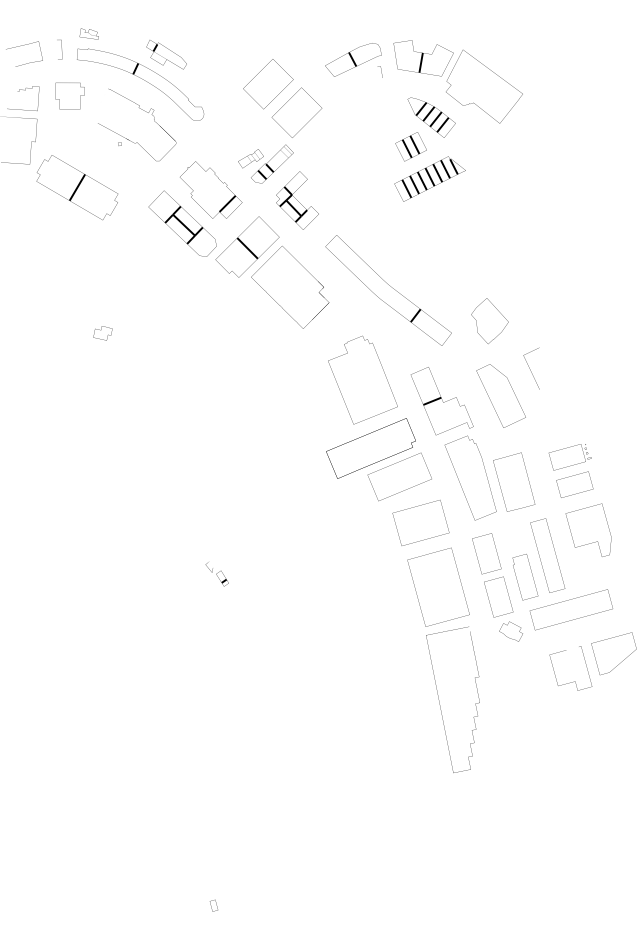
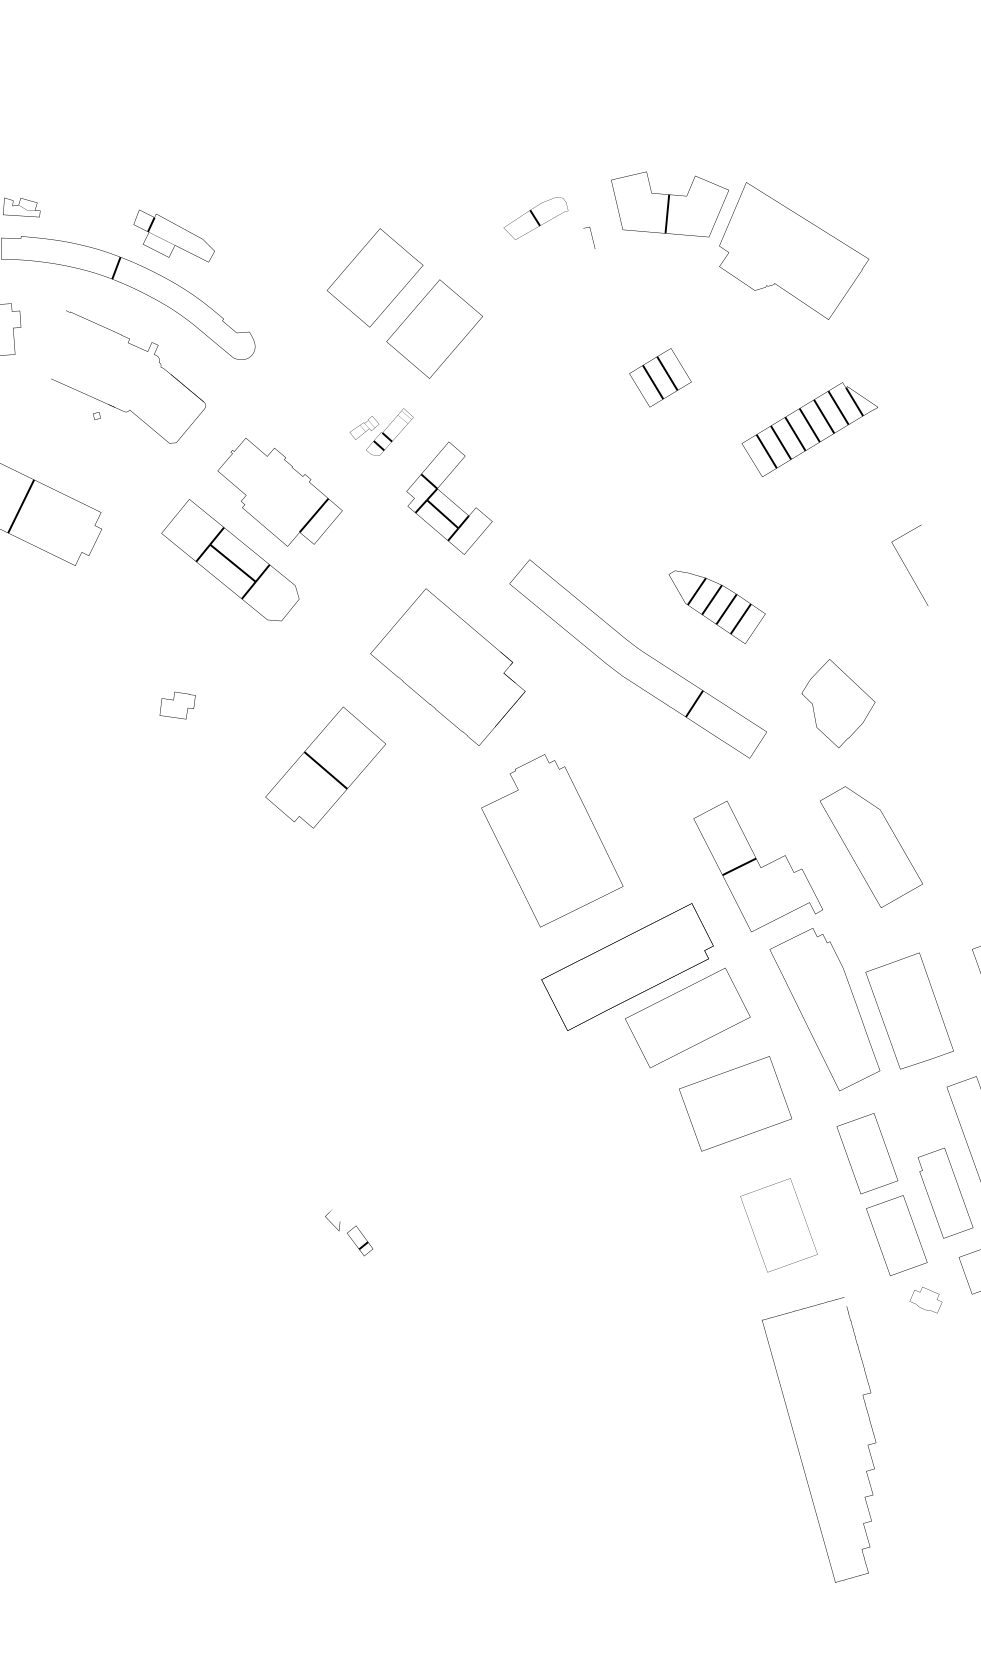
part: (353, 59) -> (536, 217), size x0.6
part: (431, 117) -> (717, 606), moved
part: (265, 163) -> (381, 431), size x0.6
part: (429, 178) -> (808, 428), moved
part: (247, 246) -> (325, 766), moved
part: (102, 333) -> (176, 706), moved
part: (531, 368) -> (909, 566), moved
part: (362, 379) -> (550, 838), moved
part: (438, 586) -> (778, 1224), size x0.6
part: (510, 631) -> (924, 1300), size x0.7

